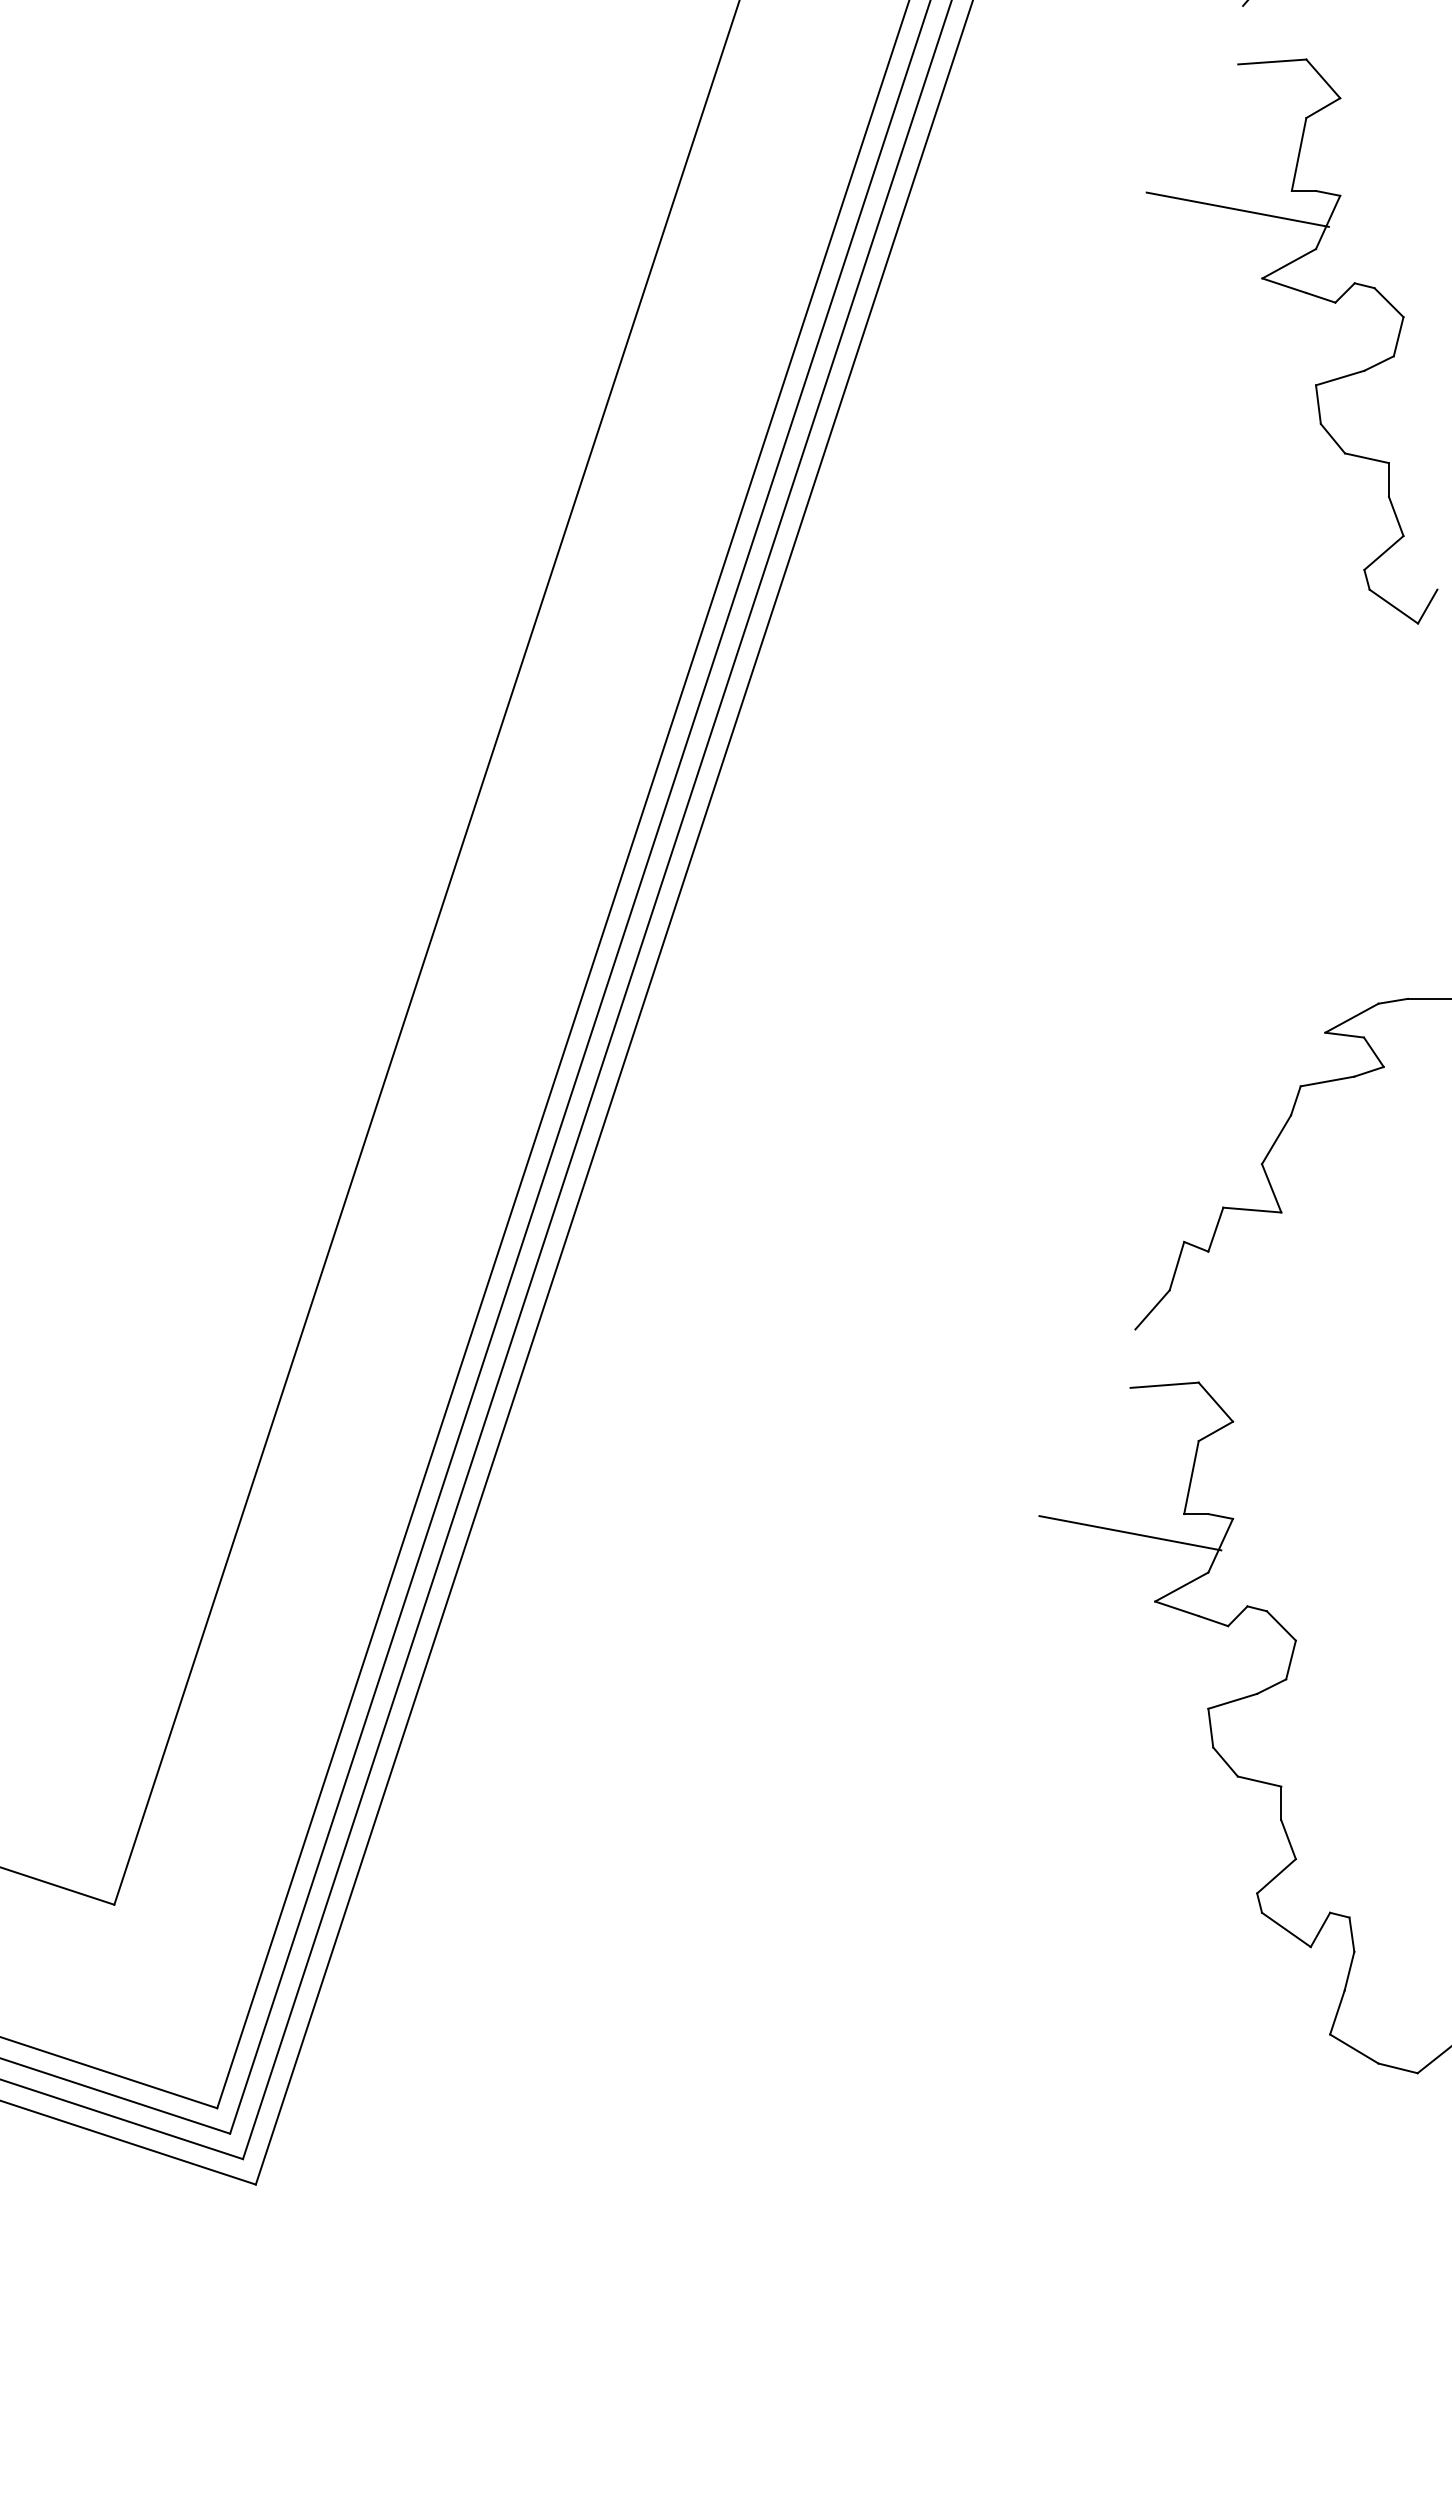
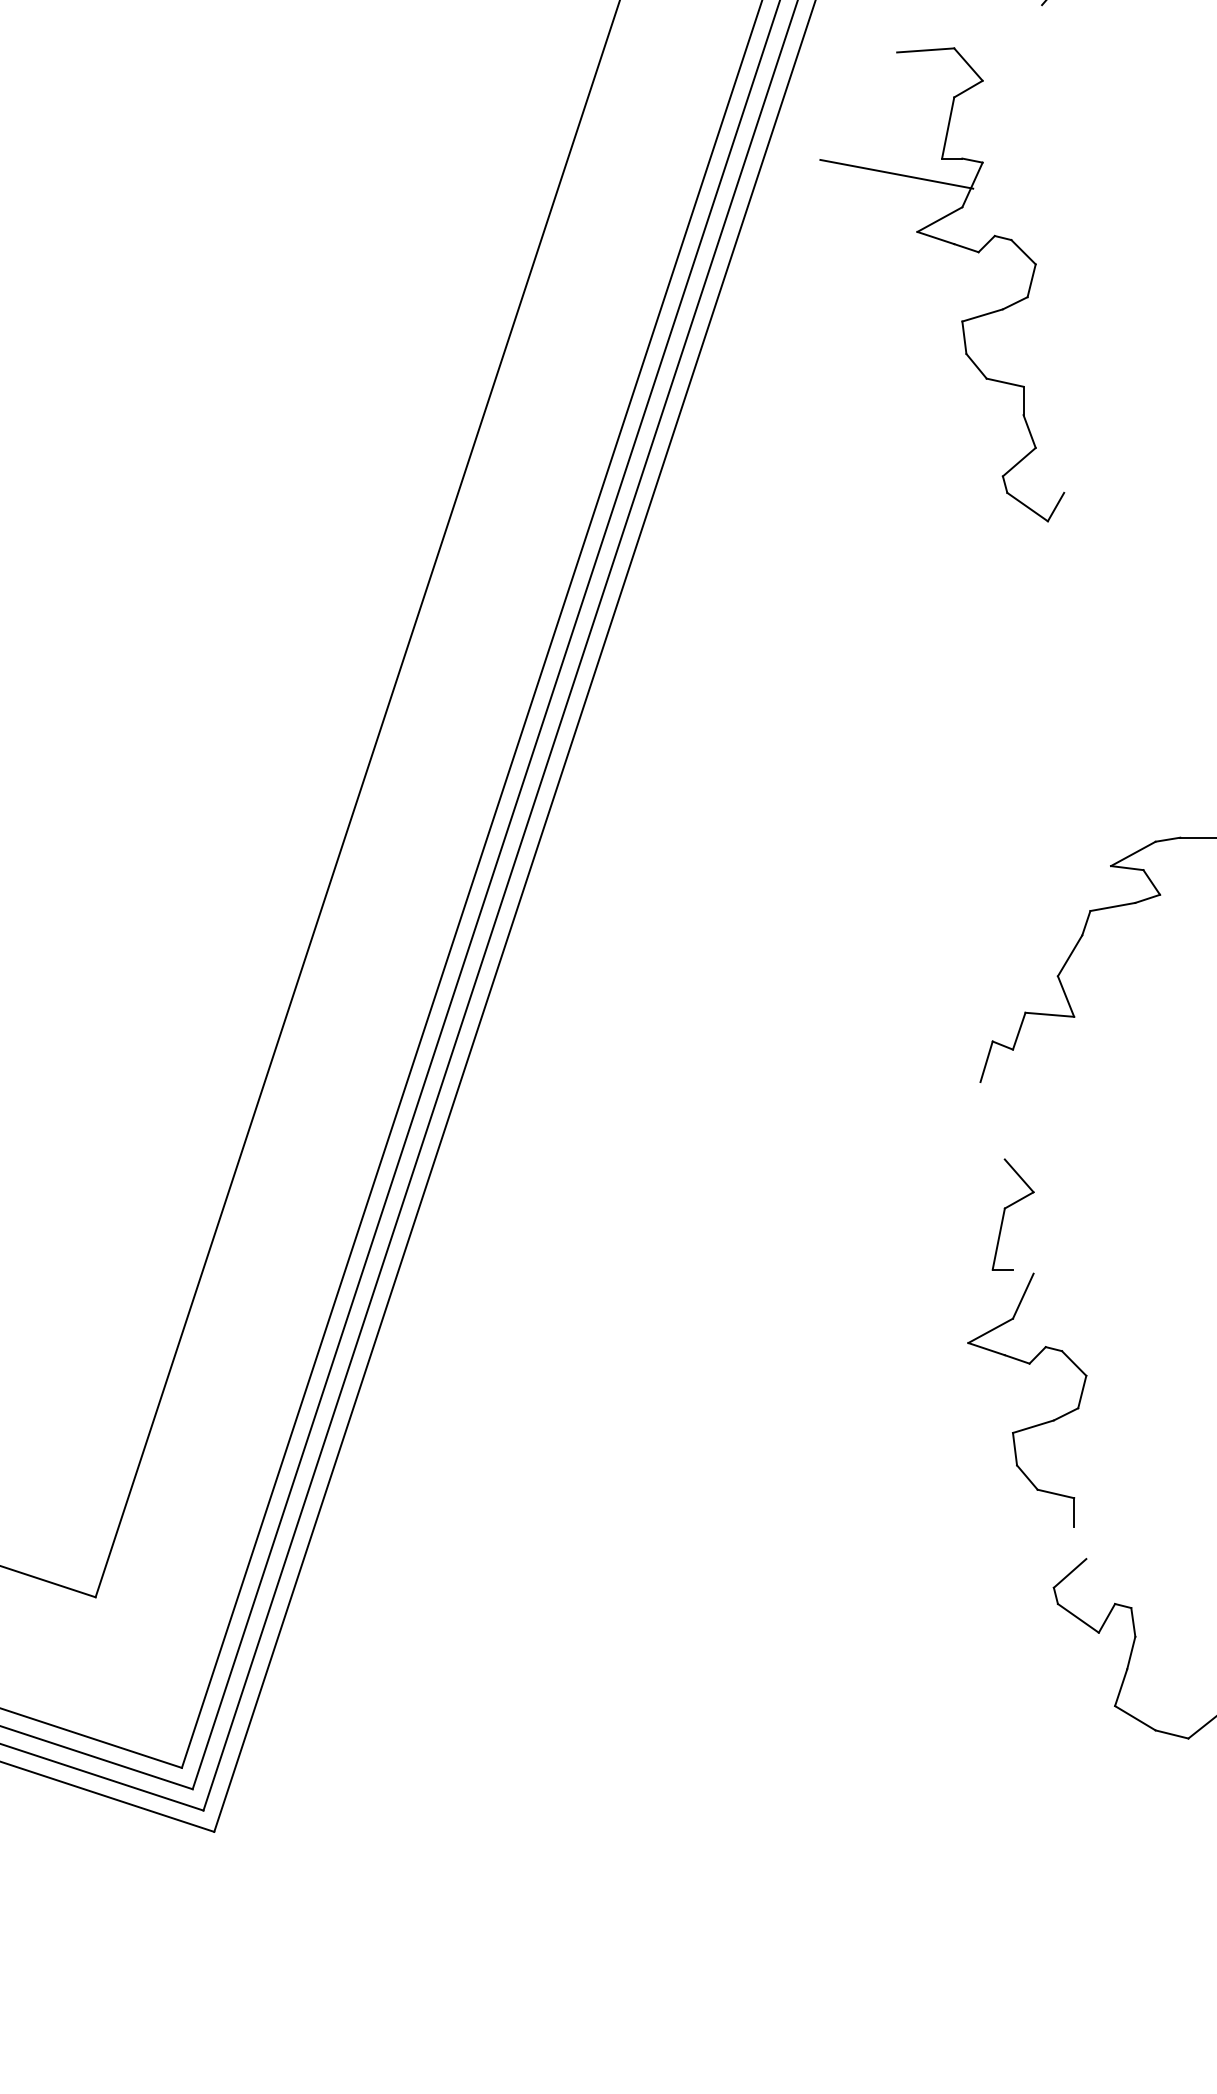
part: (1315, 384) -> (961, 320), moved
line: (1152, 1309) -> (966, 1098), removed
line: (1164, 1384) -> (976, 1161), removed
line: (1220, 1516) -> (1023, 1271), removed
line: (1130, 1533) -> (947, 1285), removed
line: (1288, 1839) -> (1080, 1542), removed

